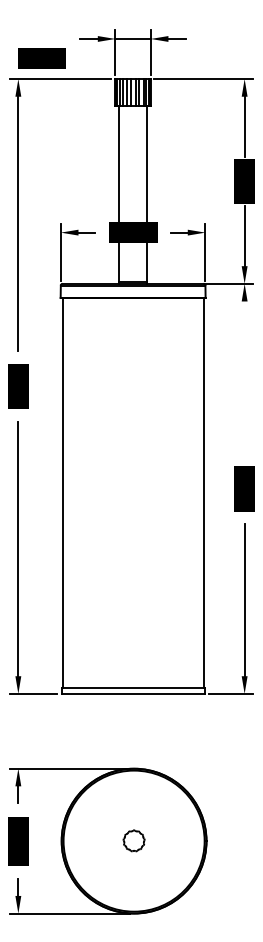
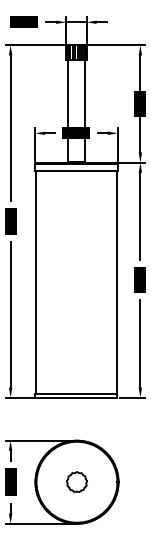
text: (40, 56) -> (23, 21), moved
line: (244, 377) -> (140, 216), added
part: (133, 839) -> (76, 481), size x1.67

